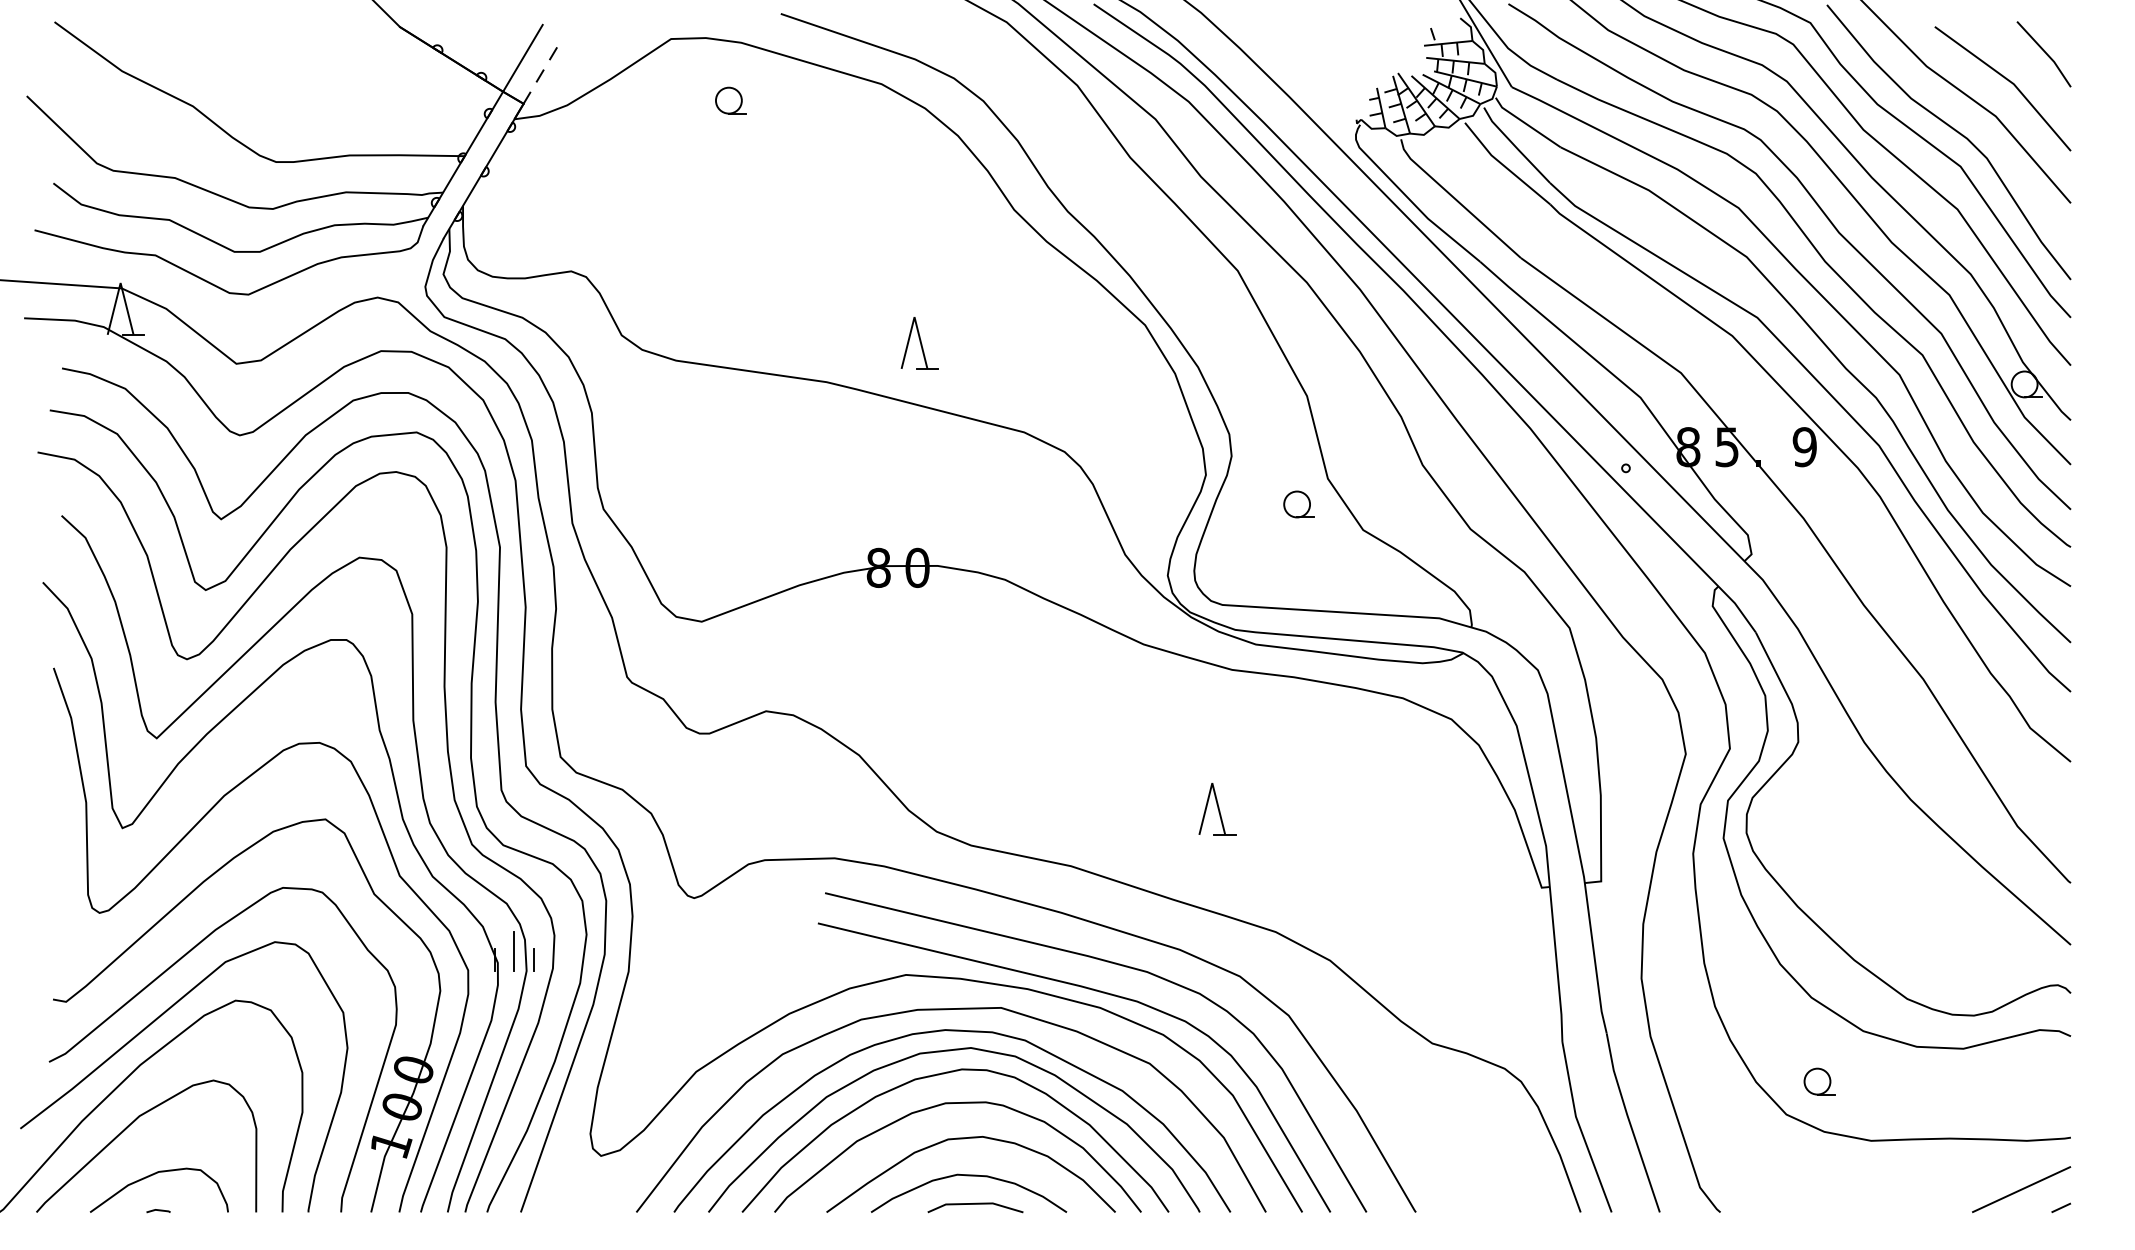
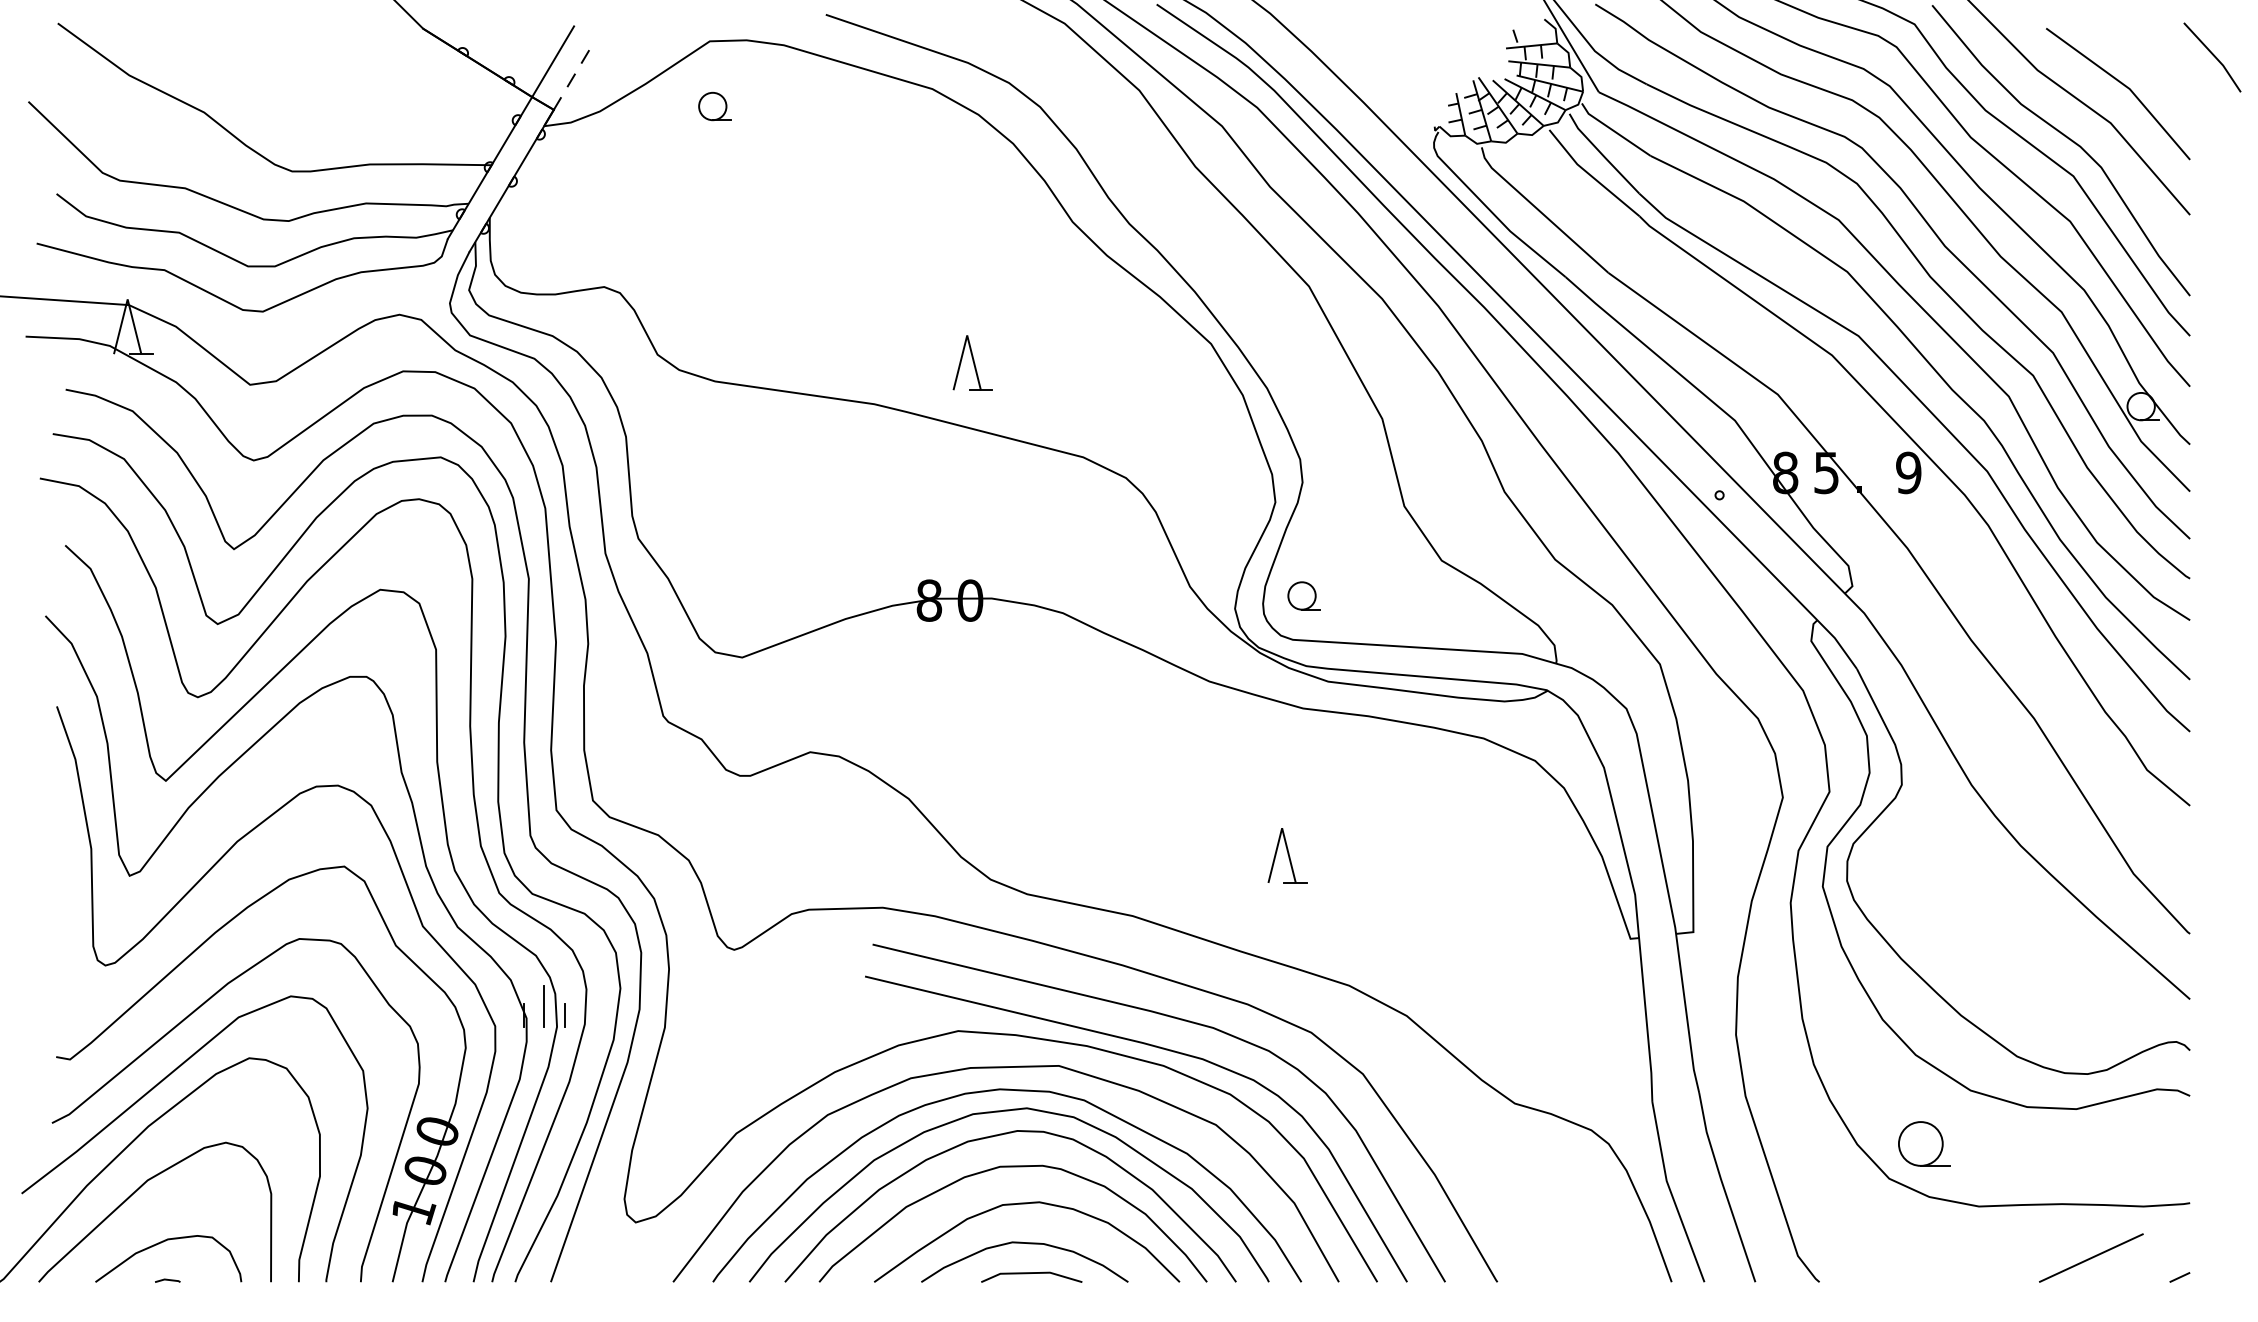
line: (2044, 52) -> (2212, 55), moved
part: (730, 100) -> (714, 106), moved
part: (1298, 504) -> (1303, 595), moved
part: (1819, 1081) -> (1924, 1143), size x1.6
line: (2021, 1189) -> (2091, 1257), moved

